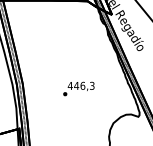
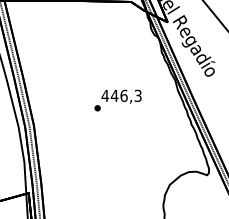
text: (78, 88) -> (117, 99), moved

